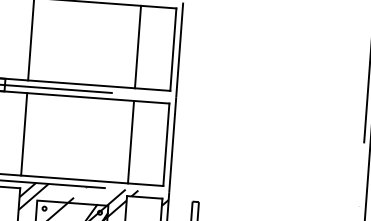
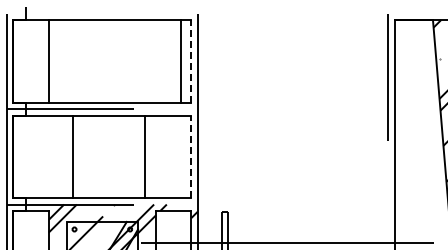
line: (137, 47) -> (180, 61), moved
line: (173, 48) -> (191, 60), solid -> dashed
line: (23, 133) -> (72, 156), moved
line: (130, 141) -> (144, 156), moved
line: (166, 144) -> (191, 156), solid -> dashed

